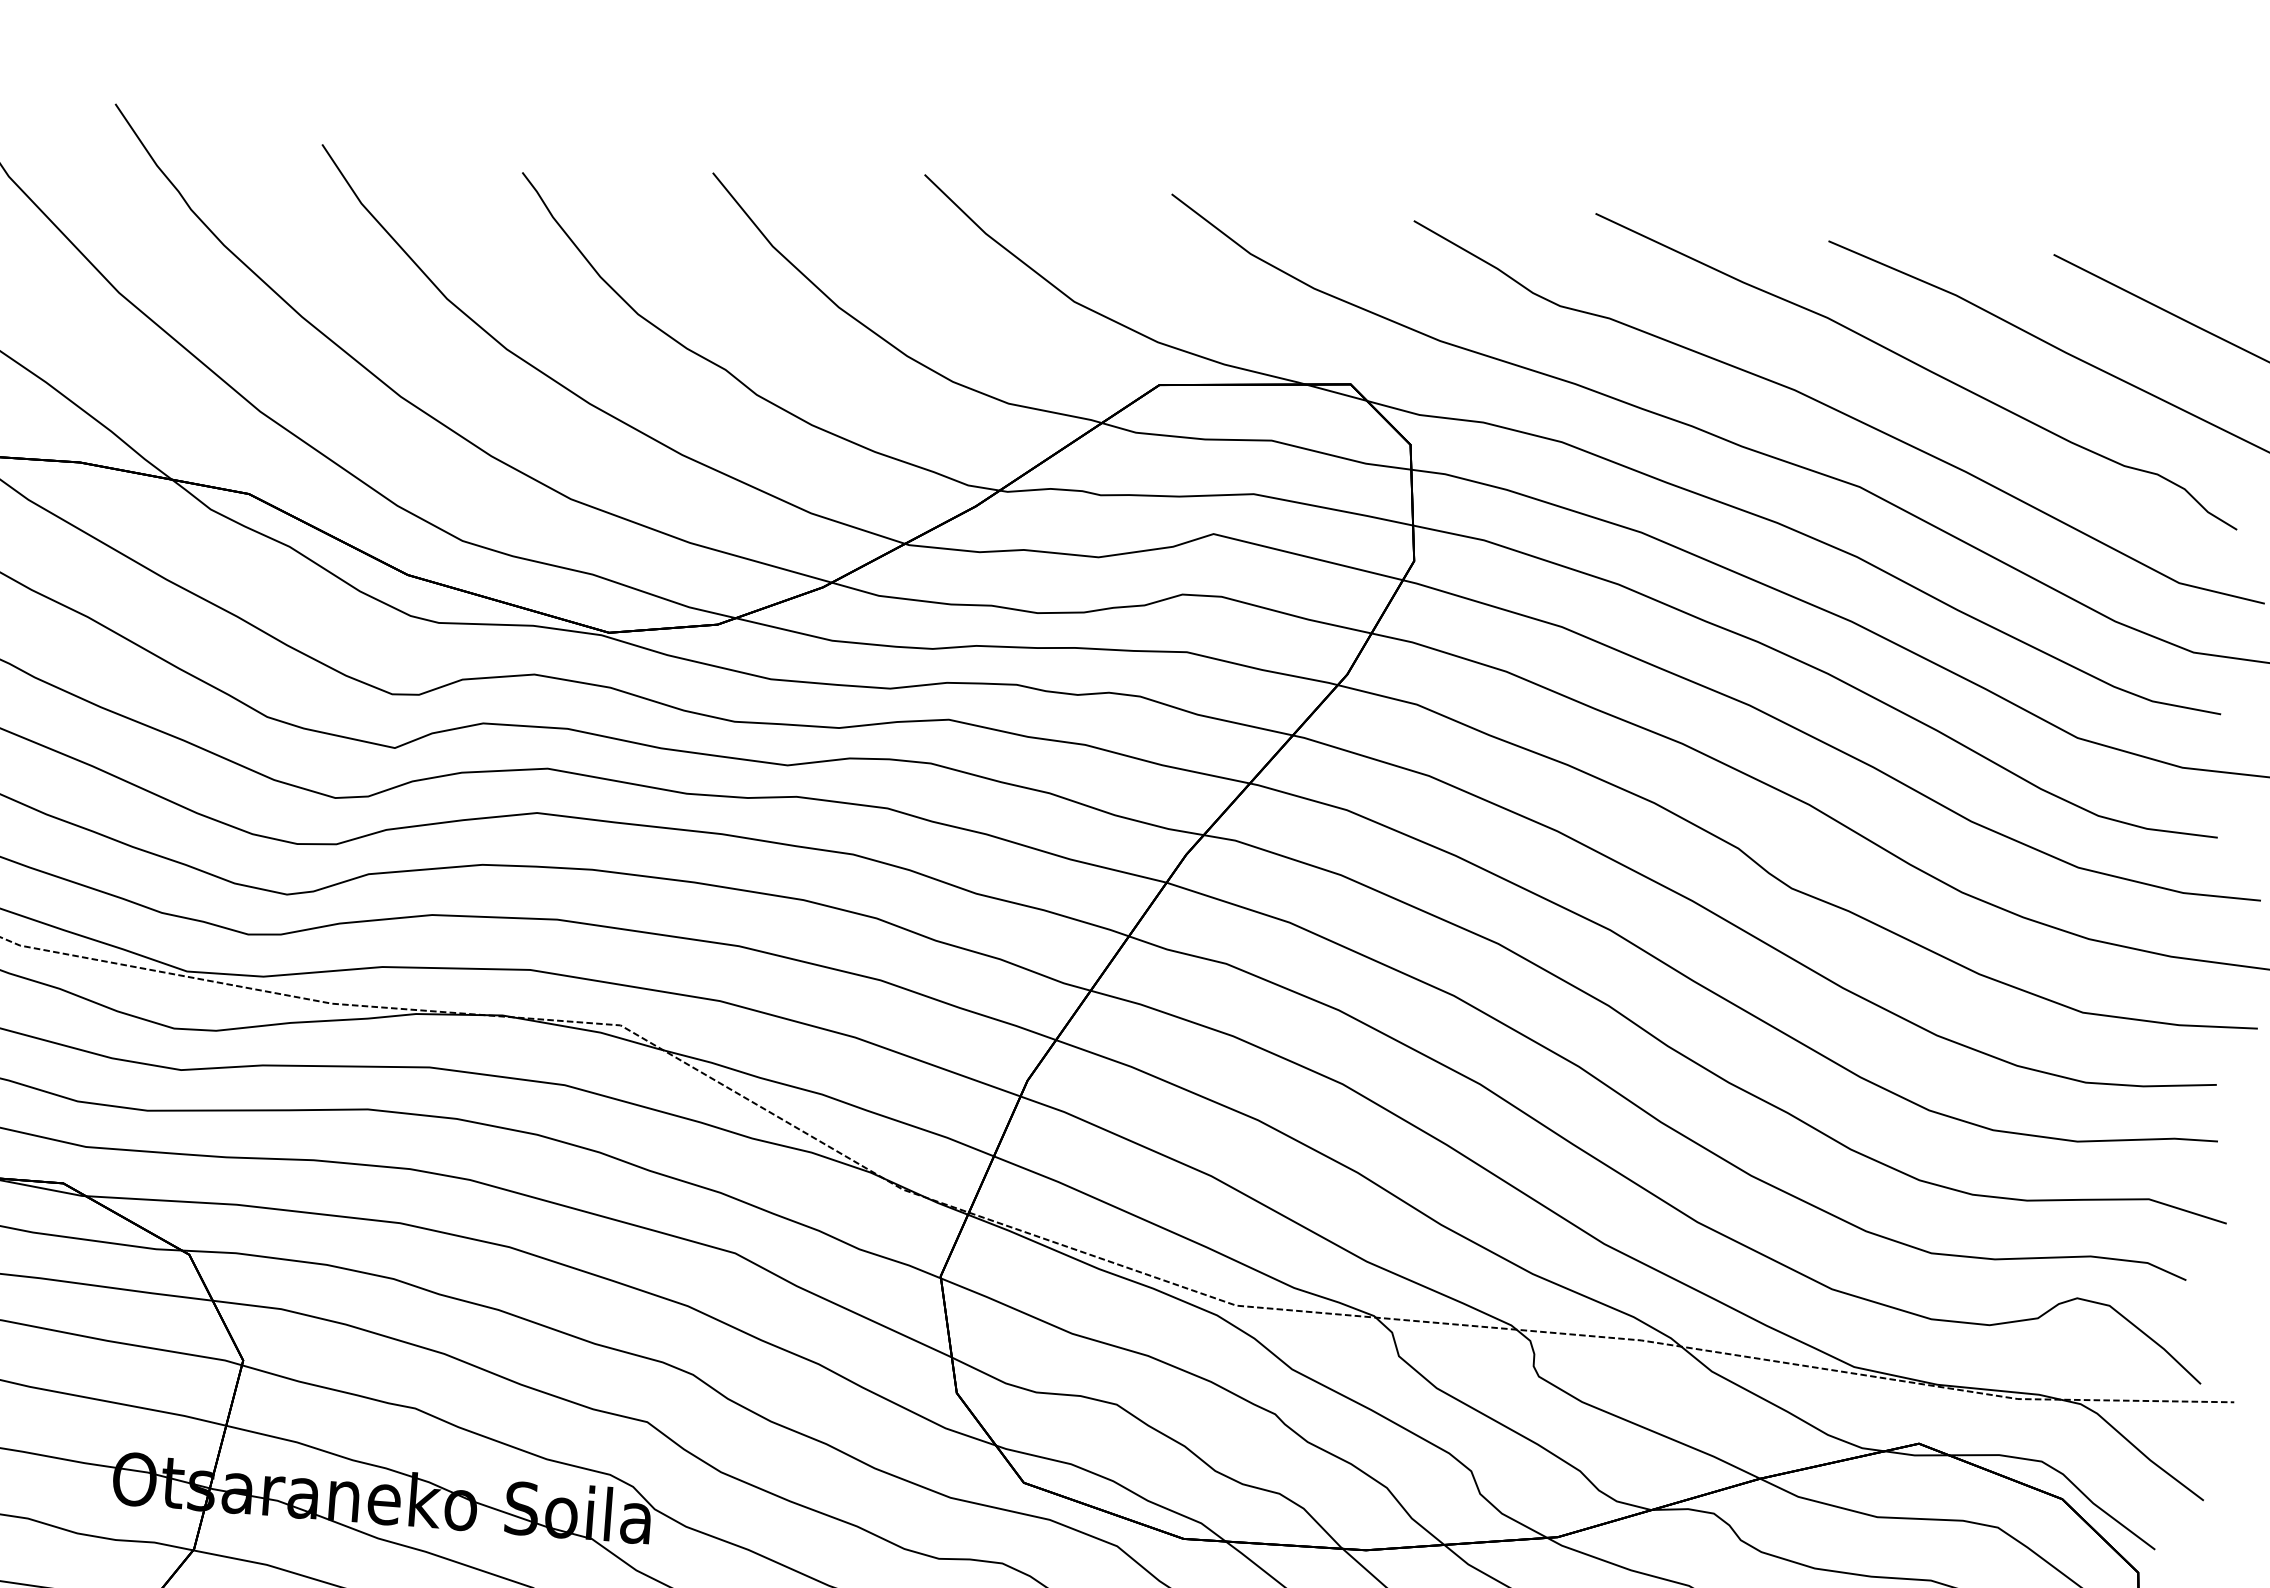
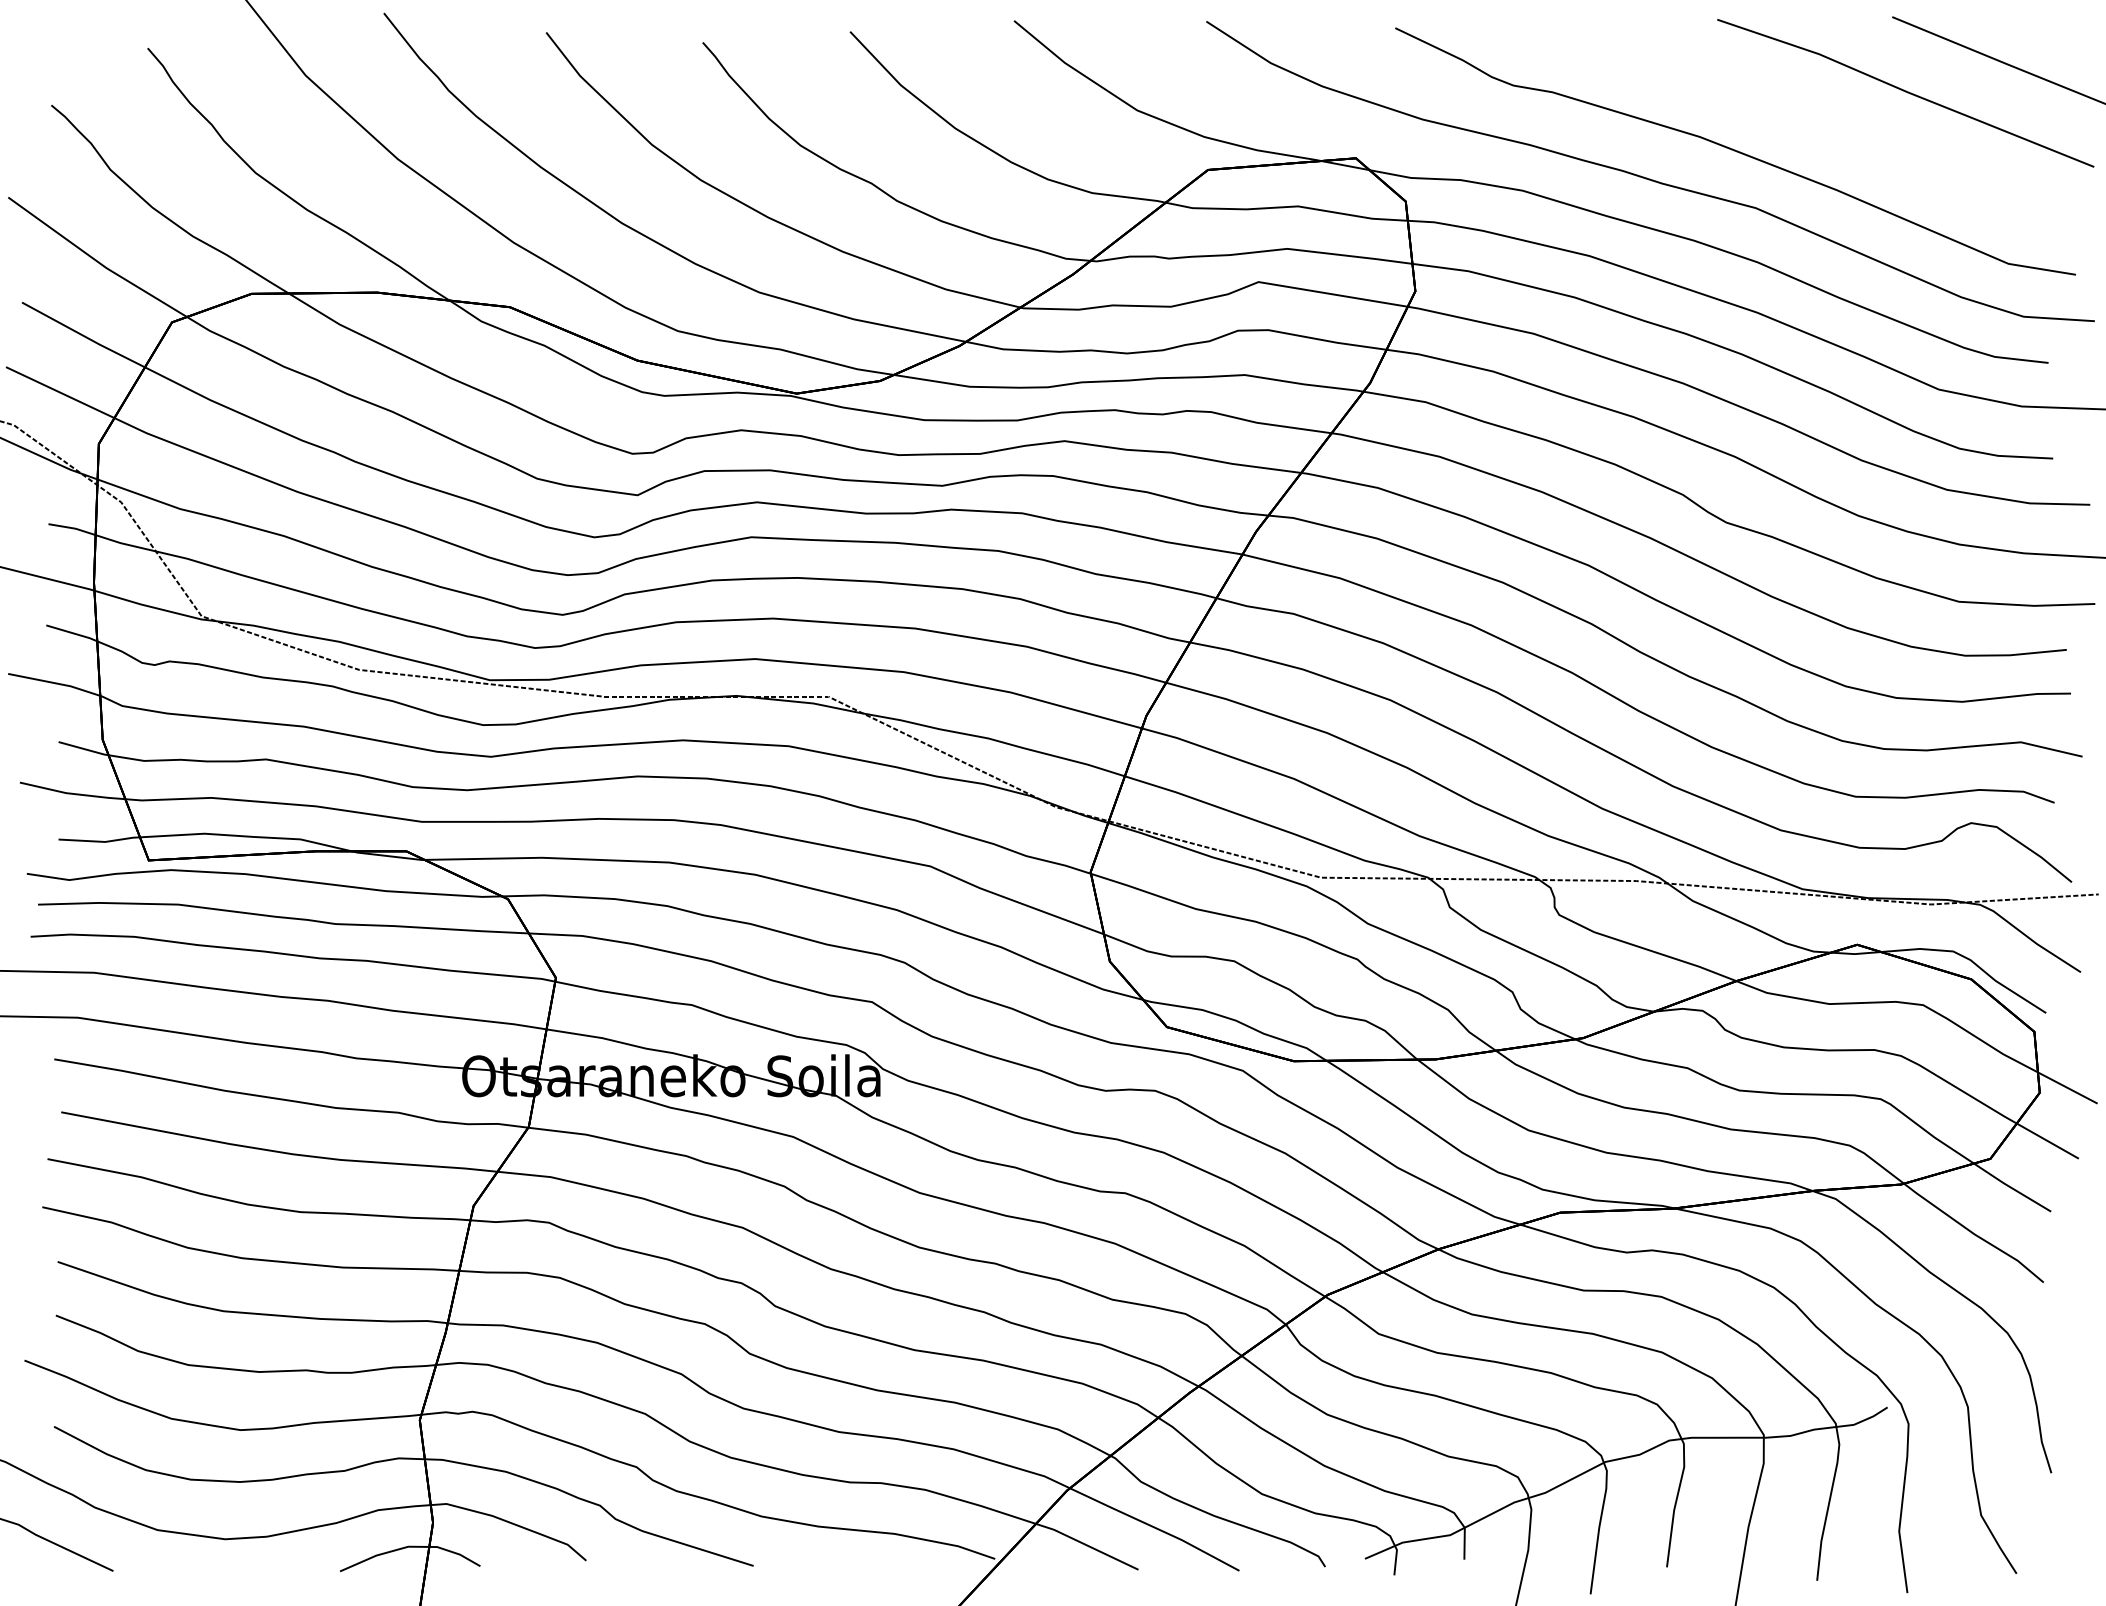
curve: (1917, 366) -> (1793, 111), removed

